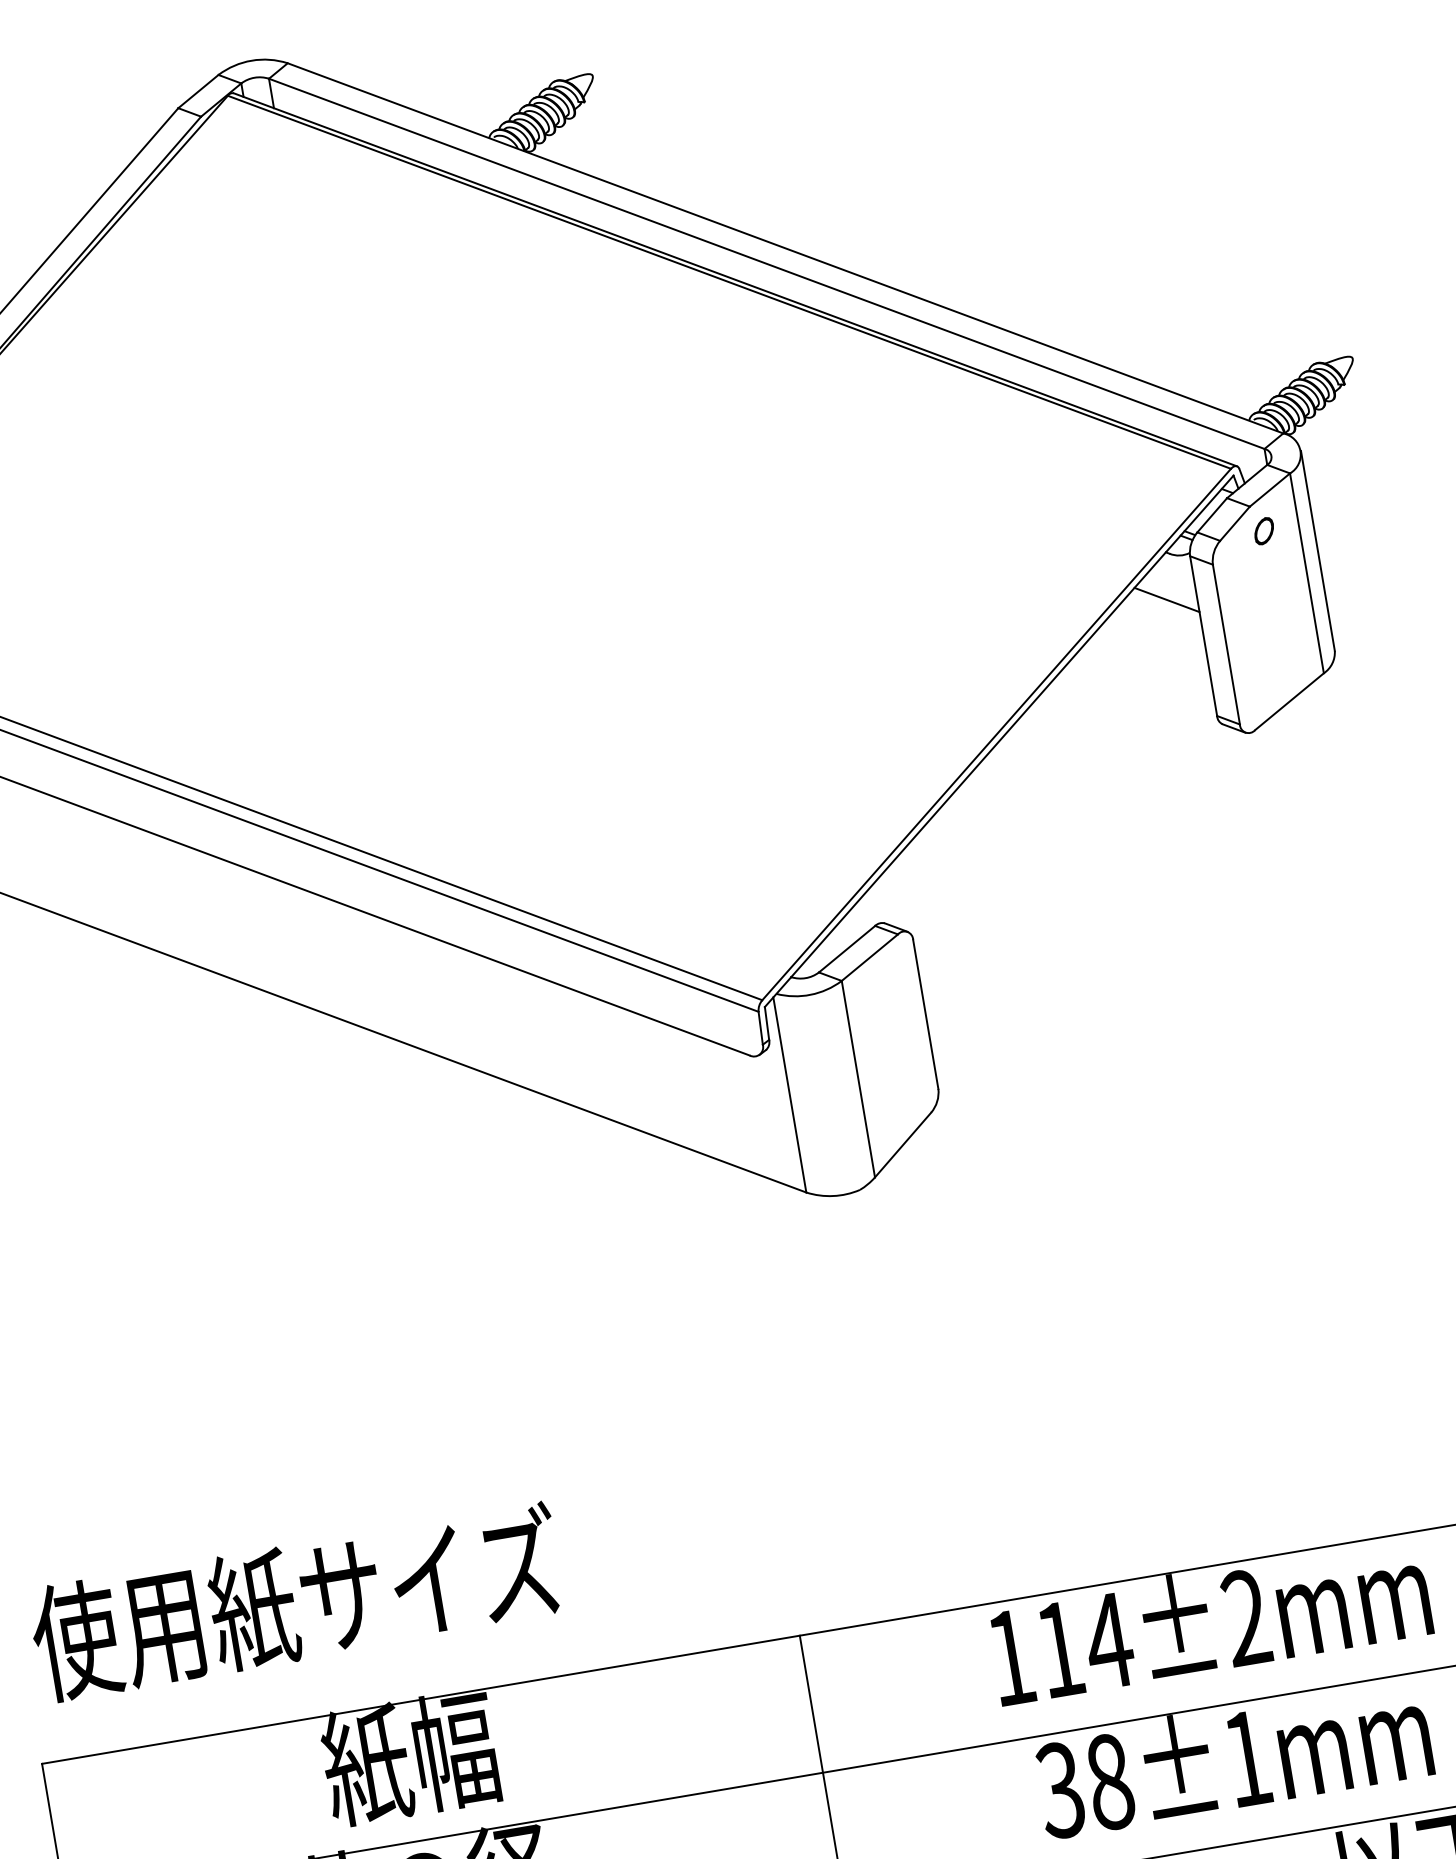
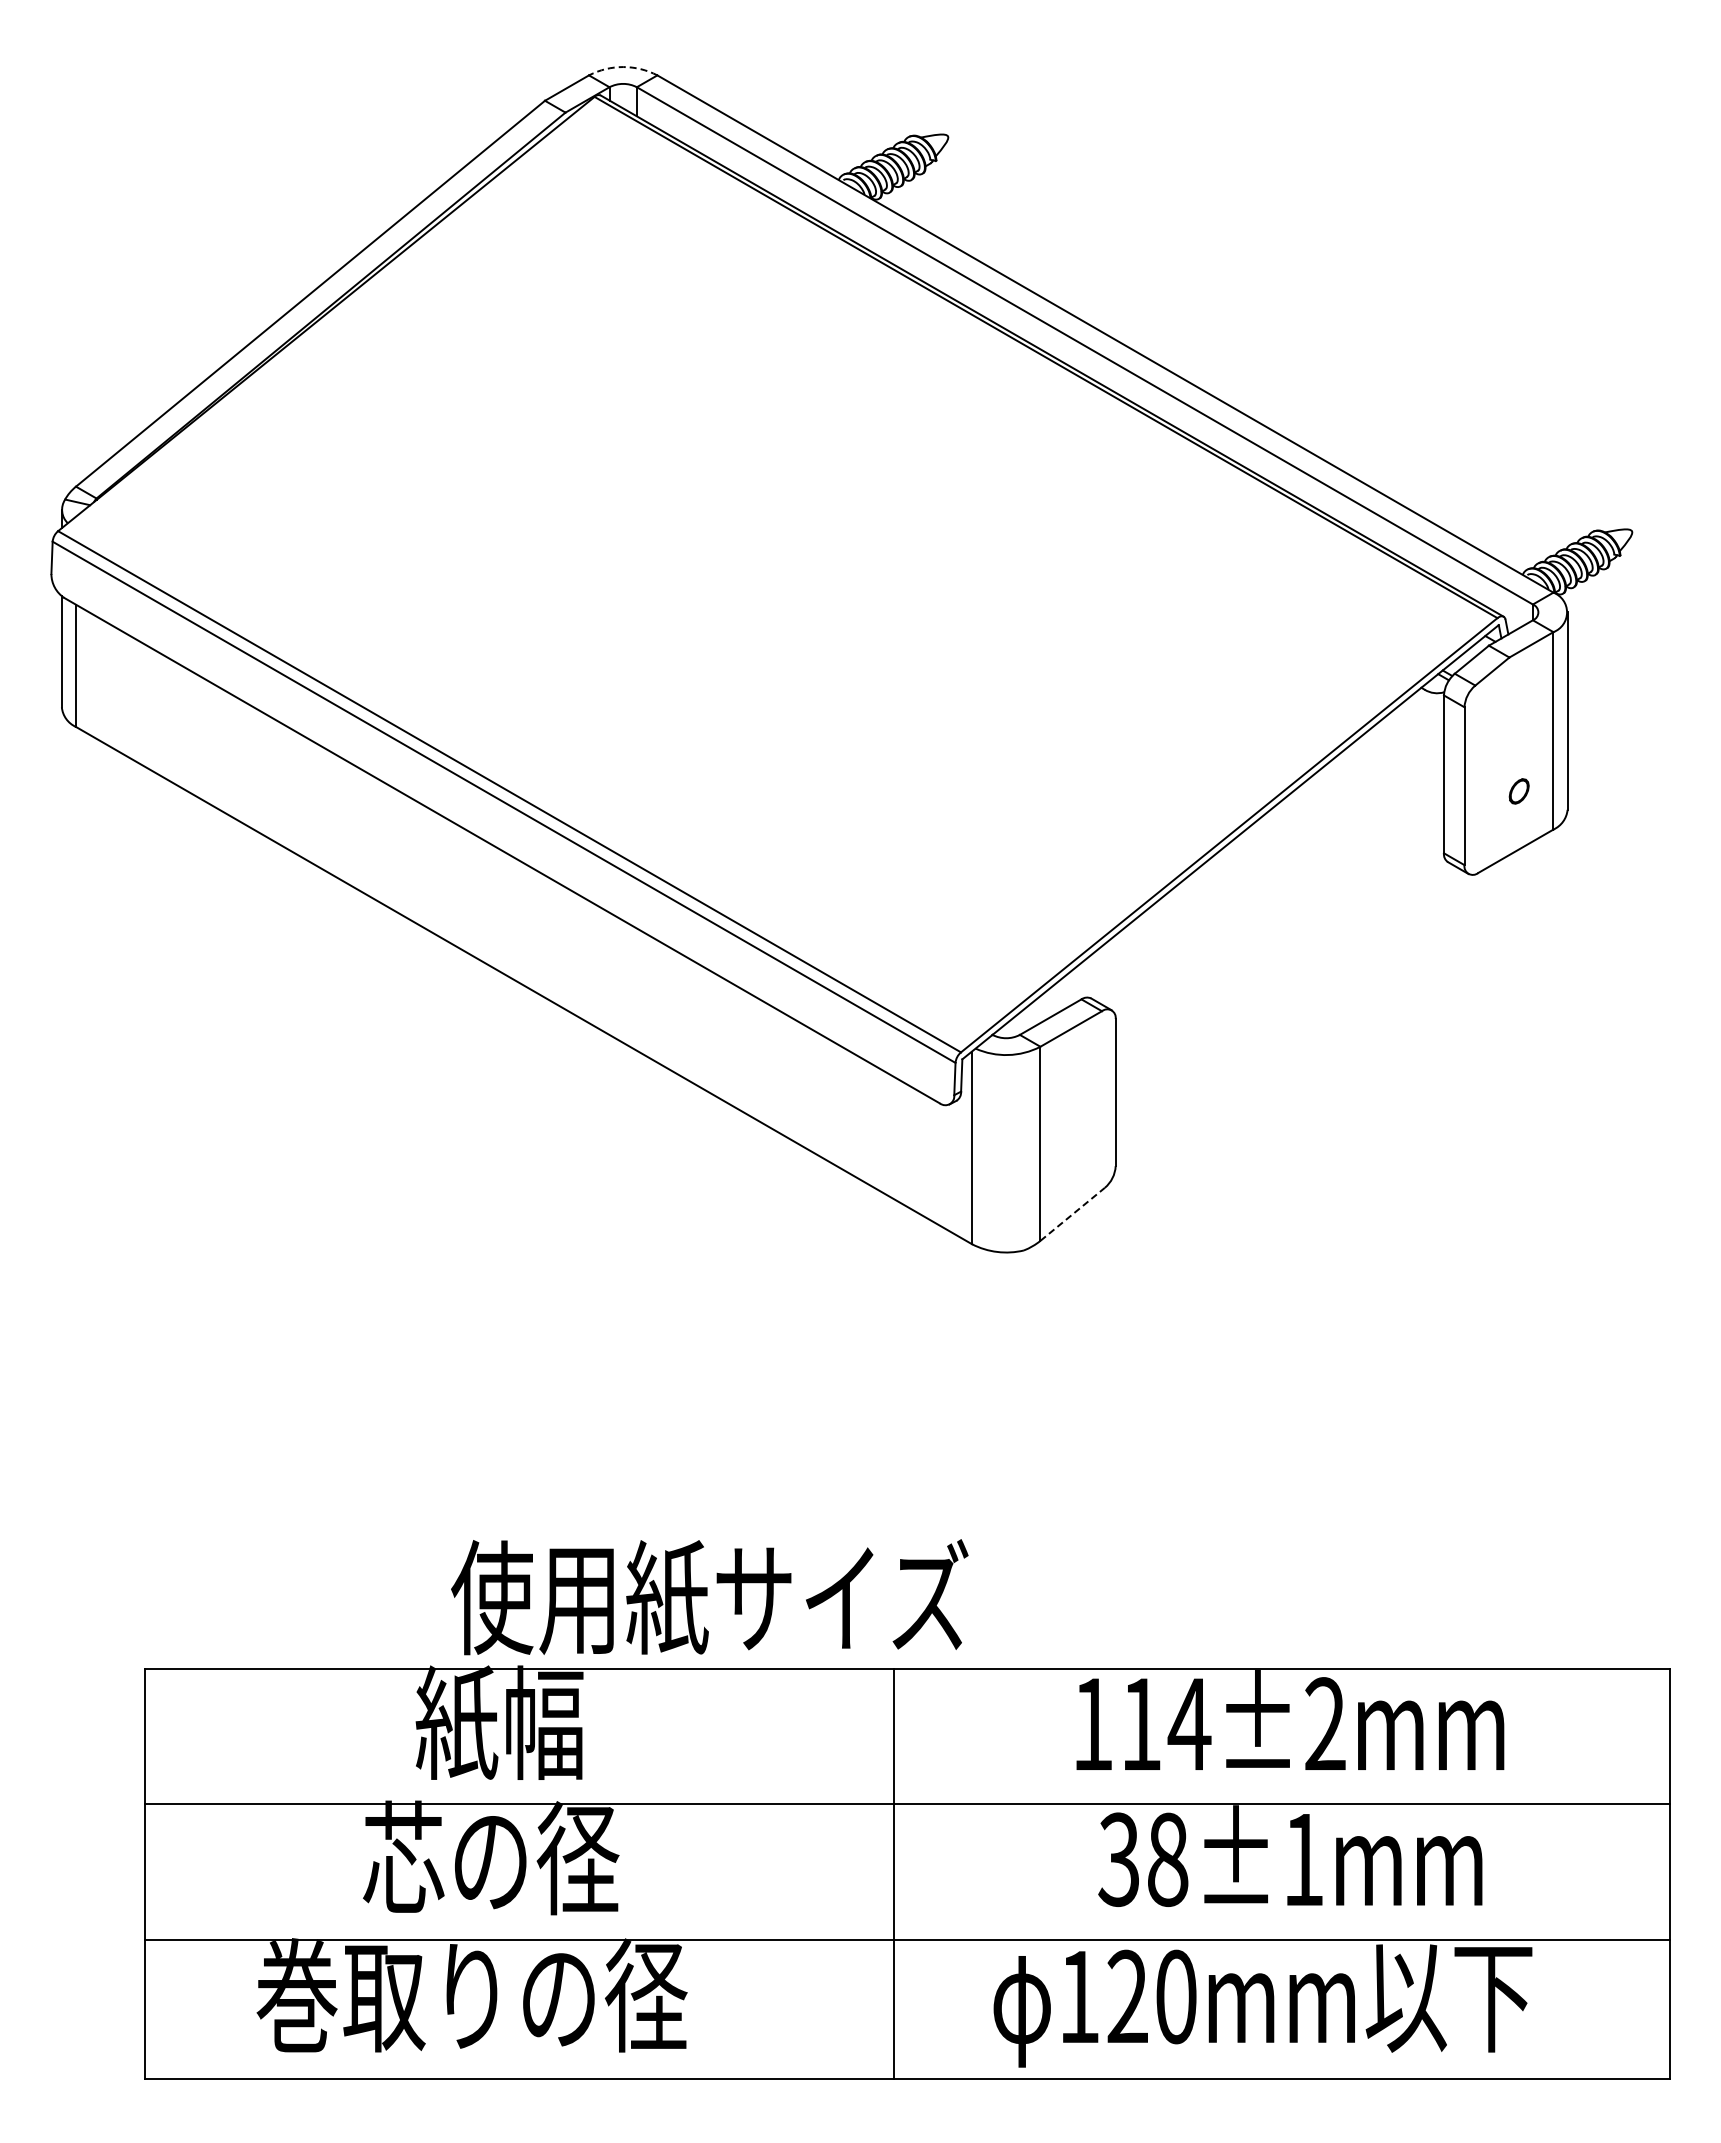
arc: (252, 61) -> (623, 67), solid -> dashed
part: (1263, 531) -> (1518, 791), moved
line: (1166, 599) -> (1414, 733), removed
line: (902, 1145) -> (1072, 1214), solid -> dashed
text: (296, 1602) -> (709, 1597), moved

